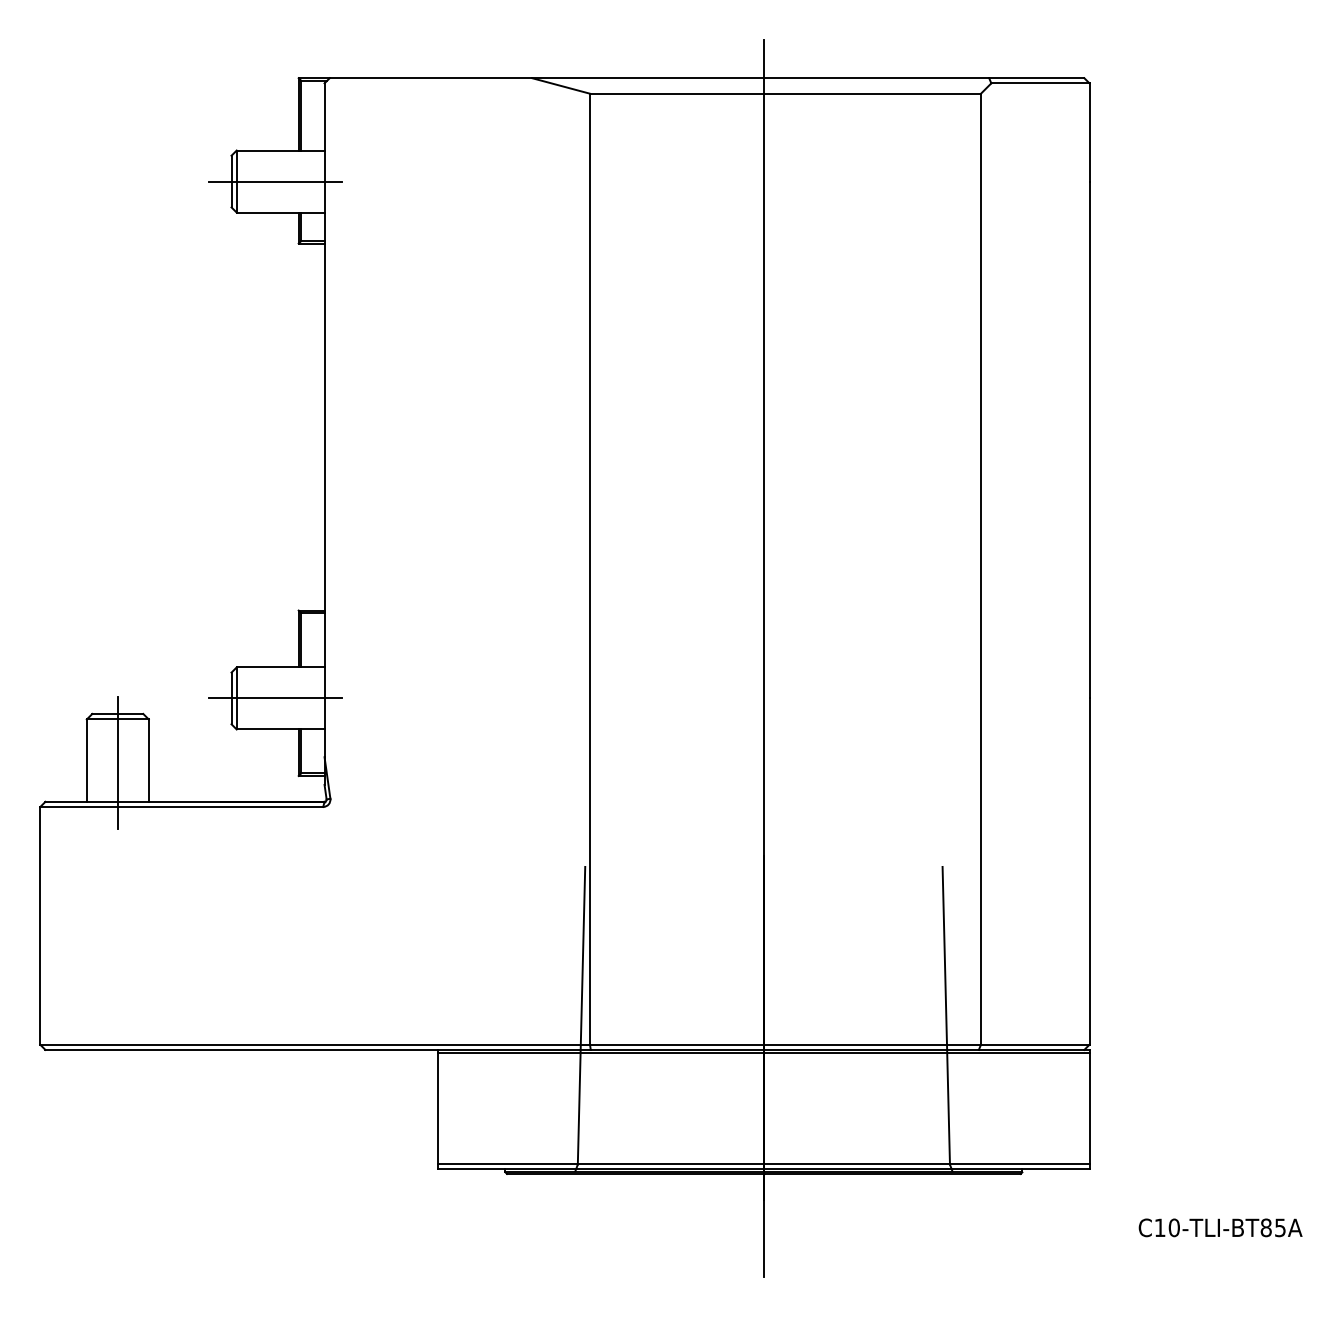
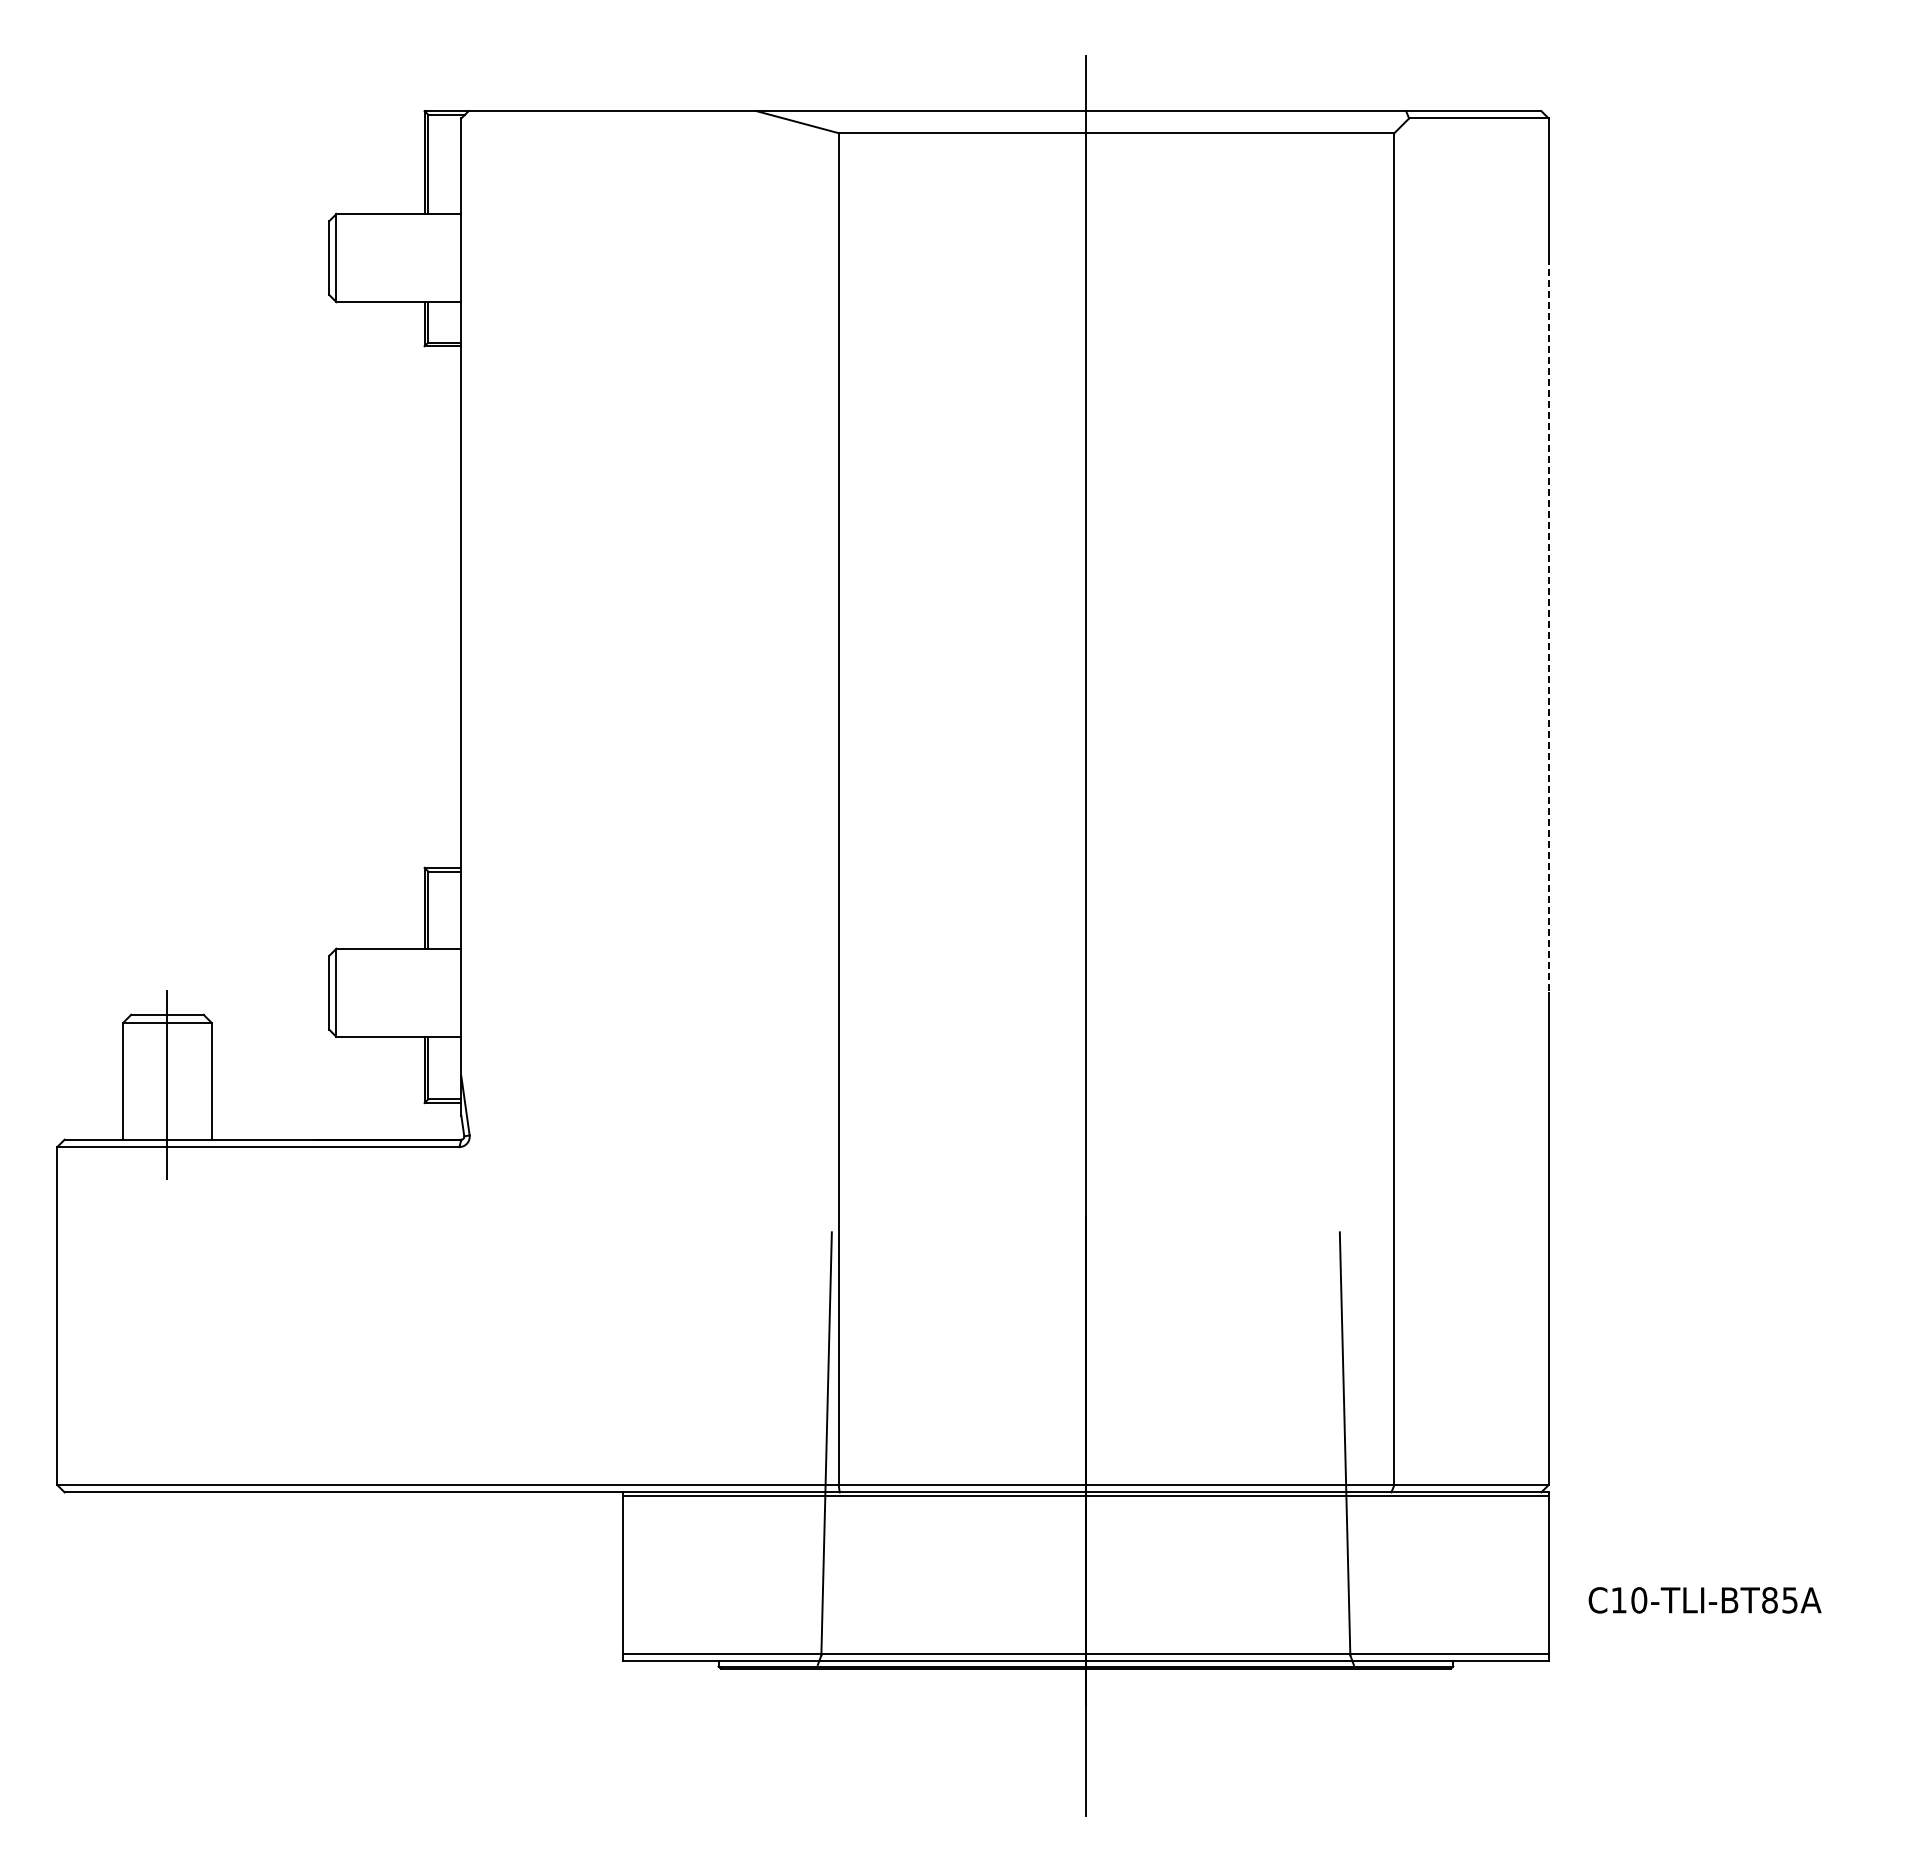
line: (275, 181) -> (391, 258), removed
line: (1089, 440) -> (1548, 625), solid -> dashed
line: (275, 698) -> (391, 992), removed
text: (1220, 1227) -> (1704, 1600), moved

